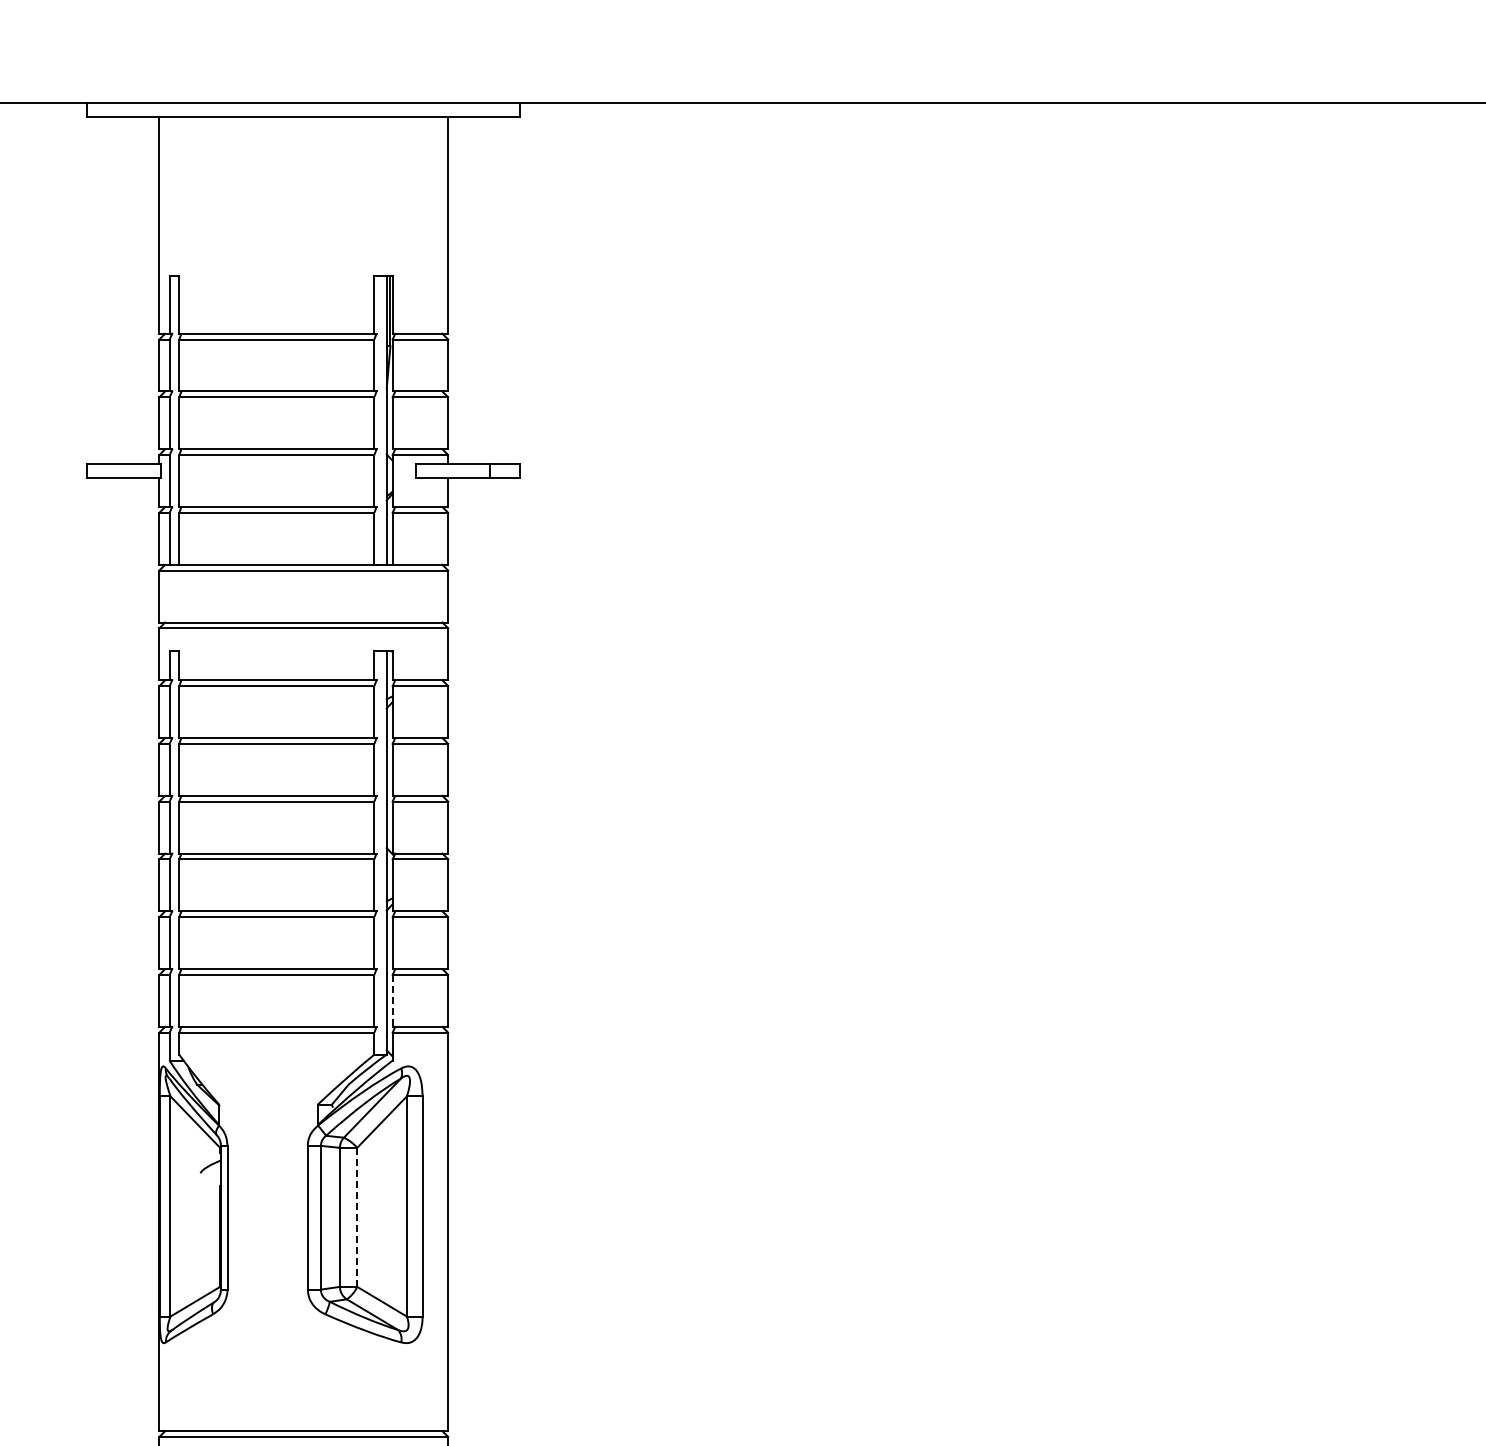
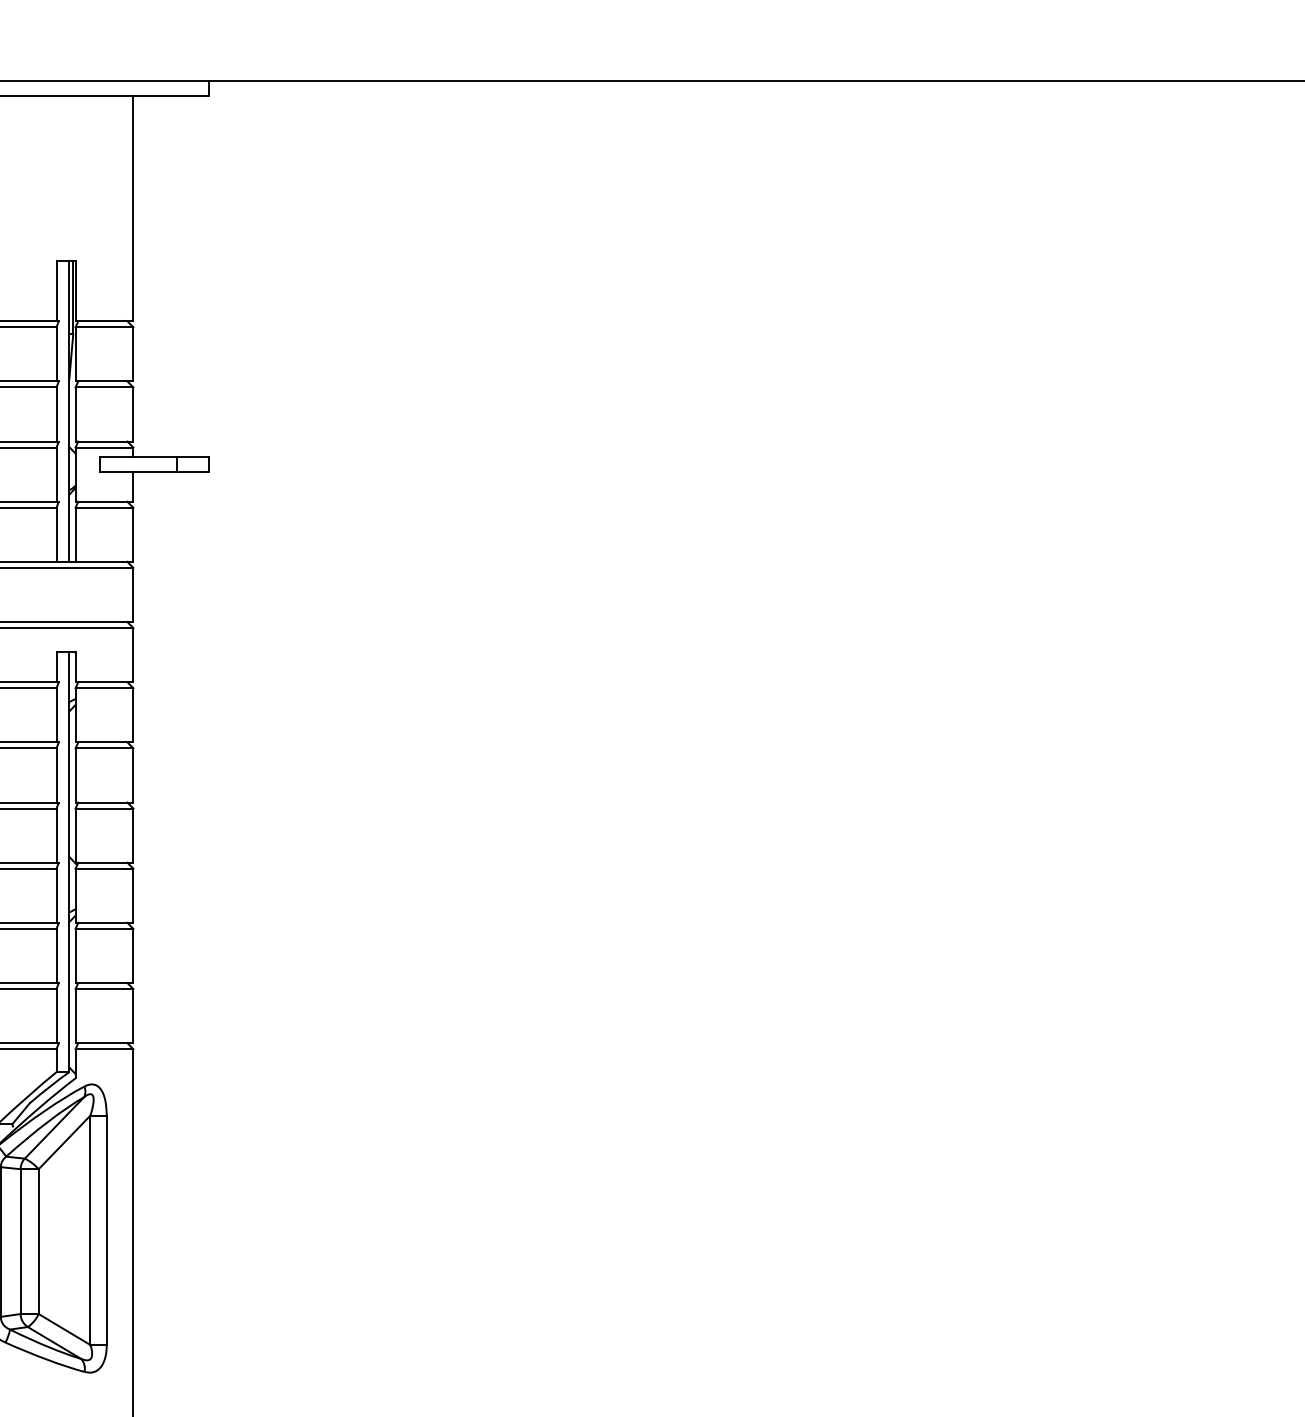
line: (392, 1000) -> (75, 1015), dashed -> solid
line: (357, 1216) -> (38, 1240), dashed -> solid

